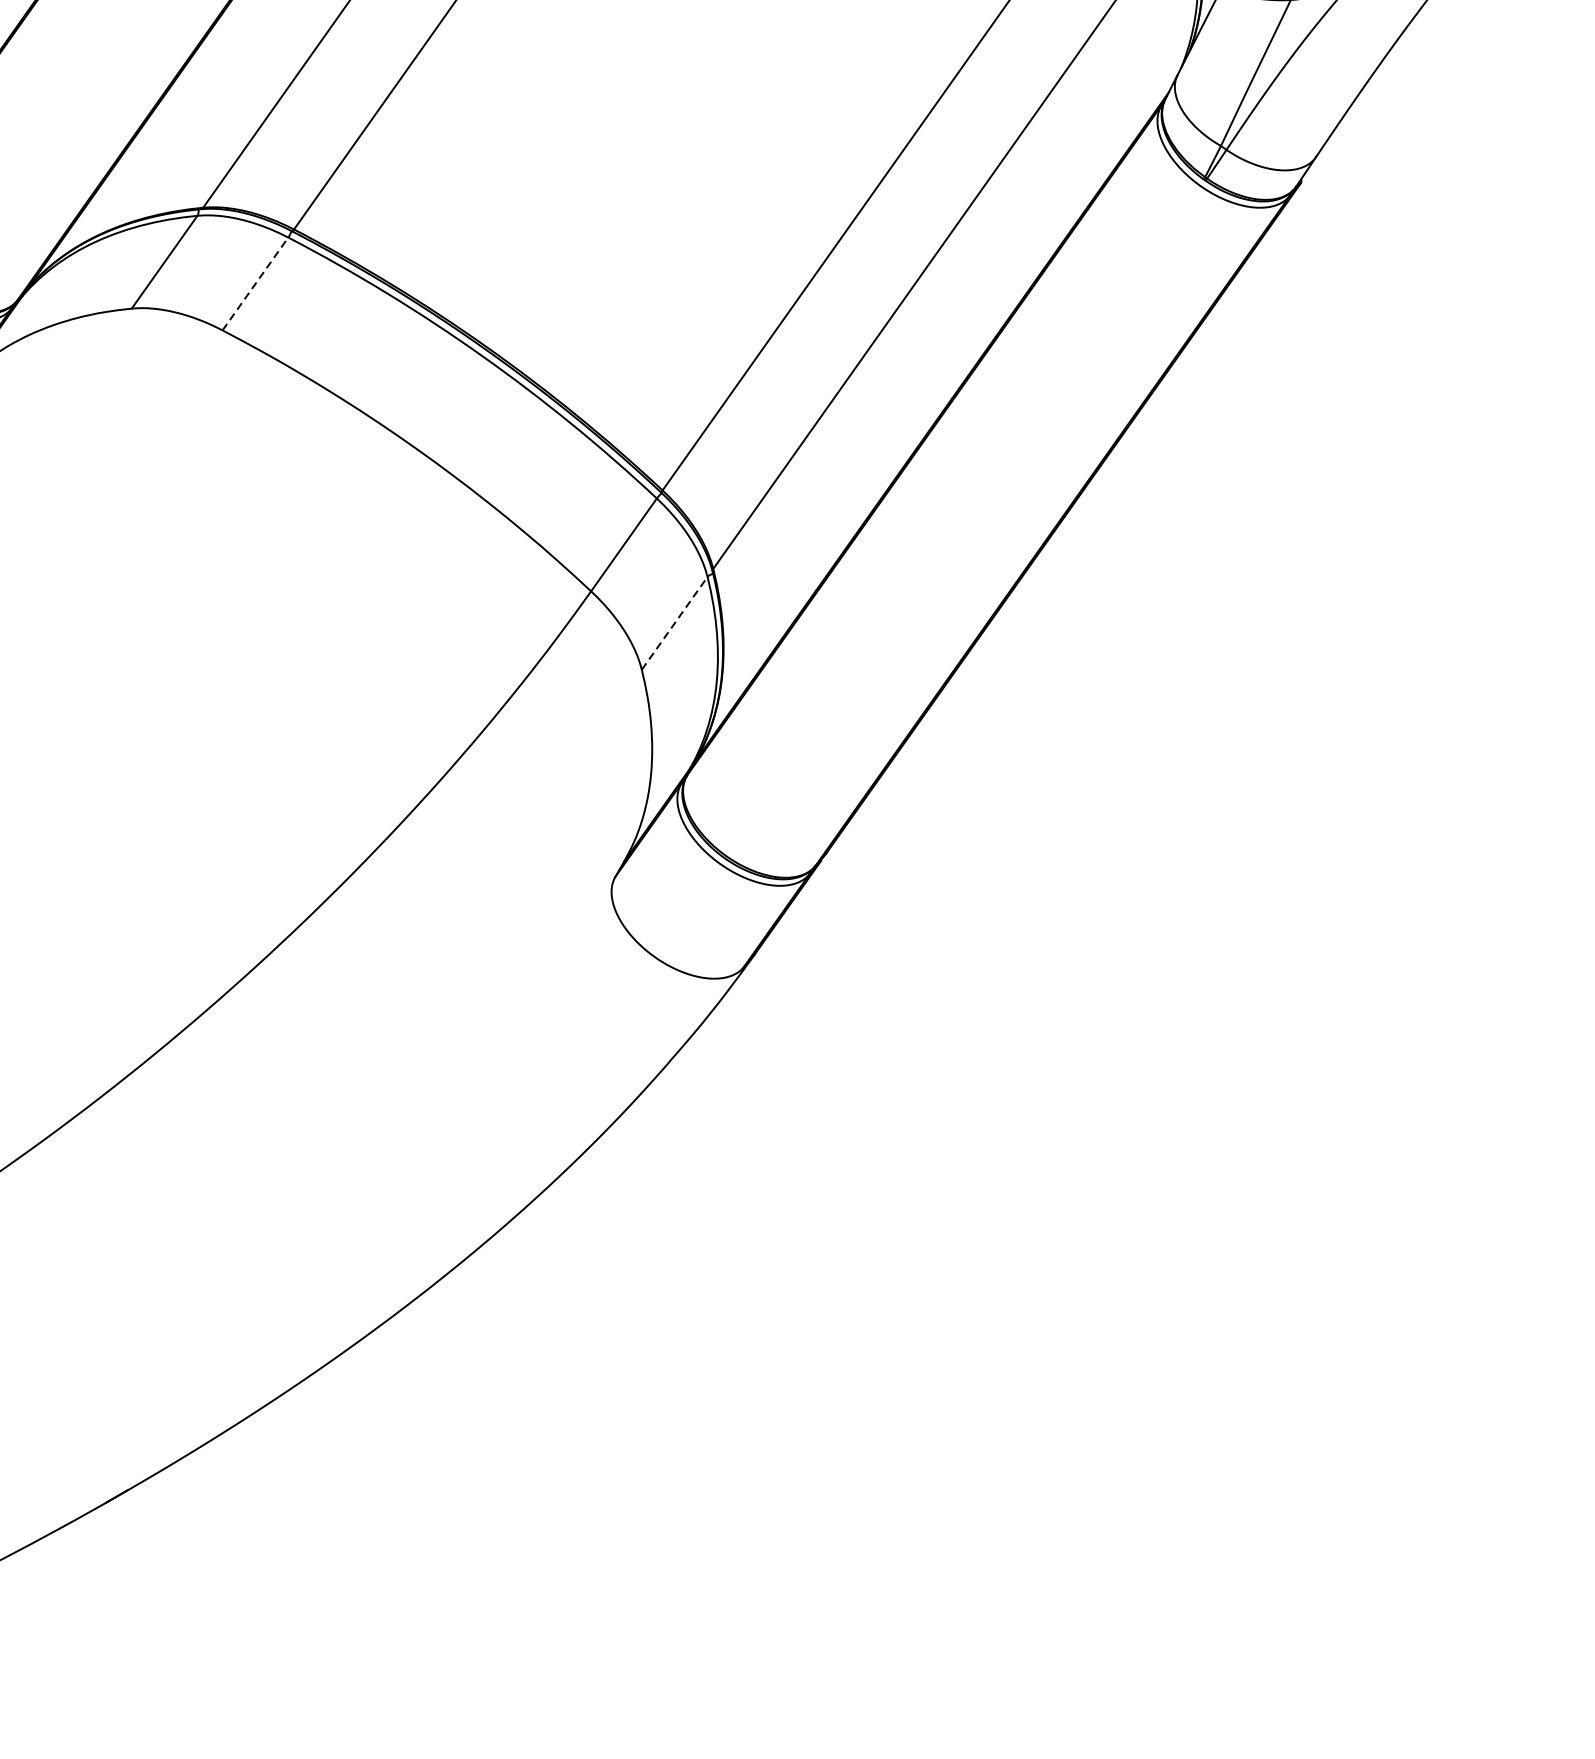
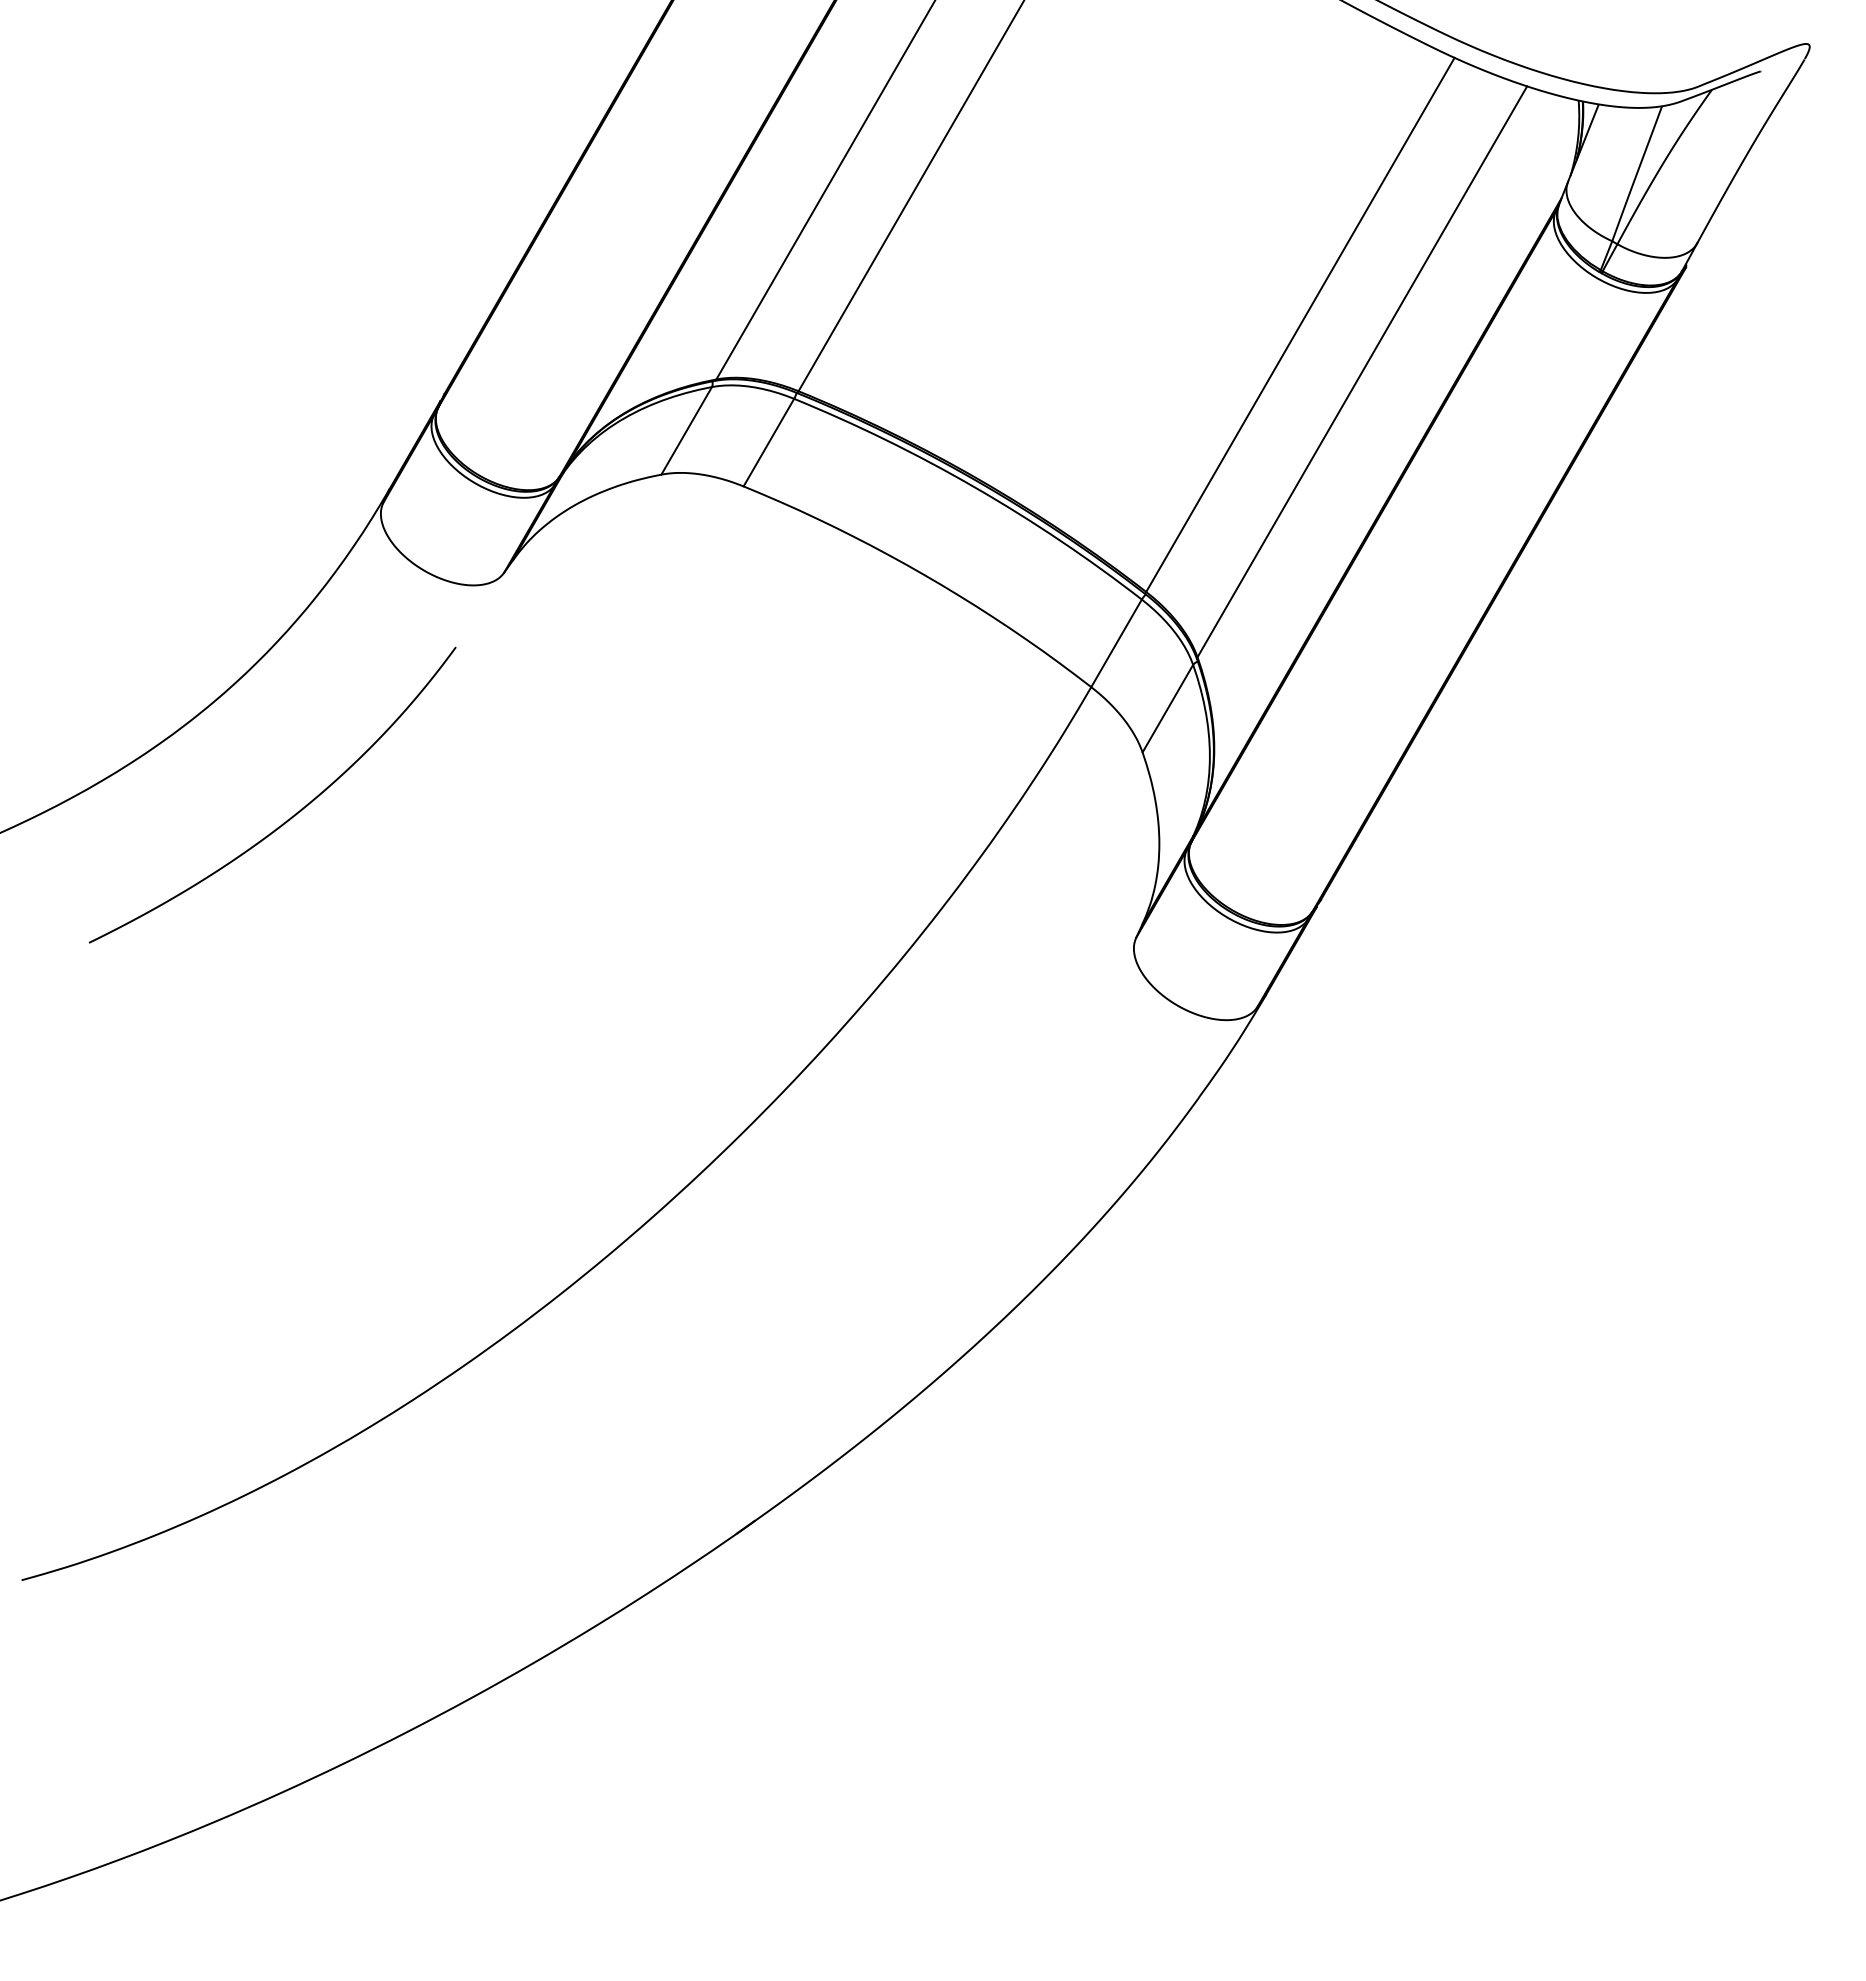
line: (255, 283) -> (768, 442), dashed -> solid
line: (674, 623) -> (1167, 708), dashed -> solid

